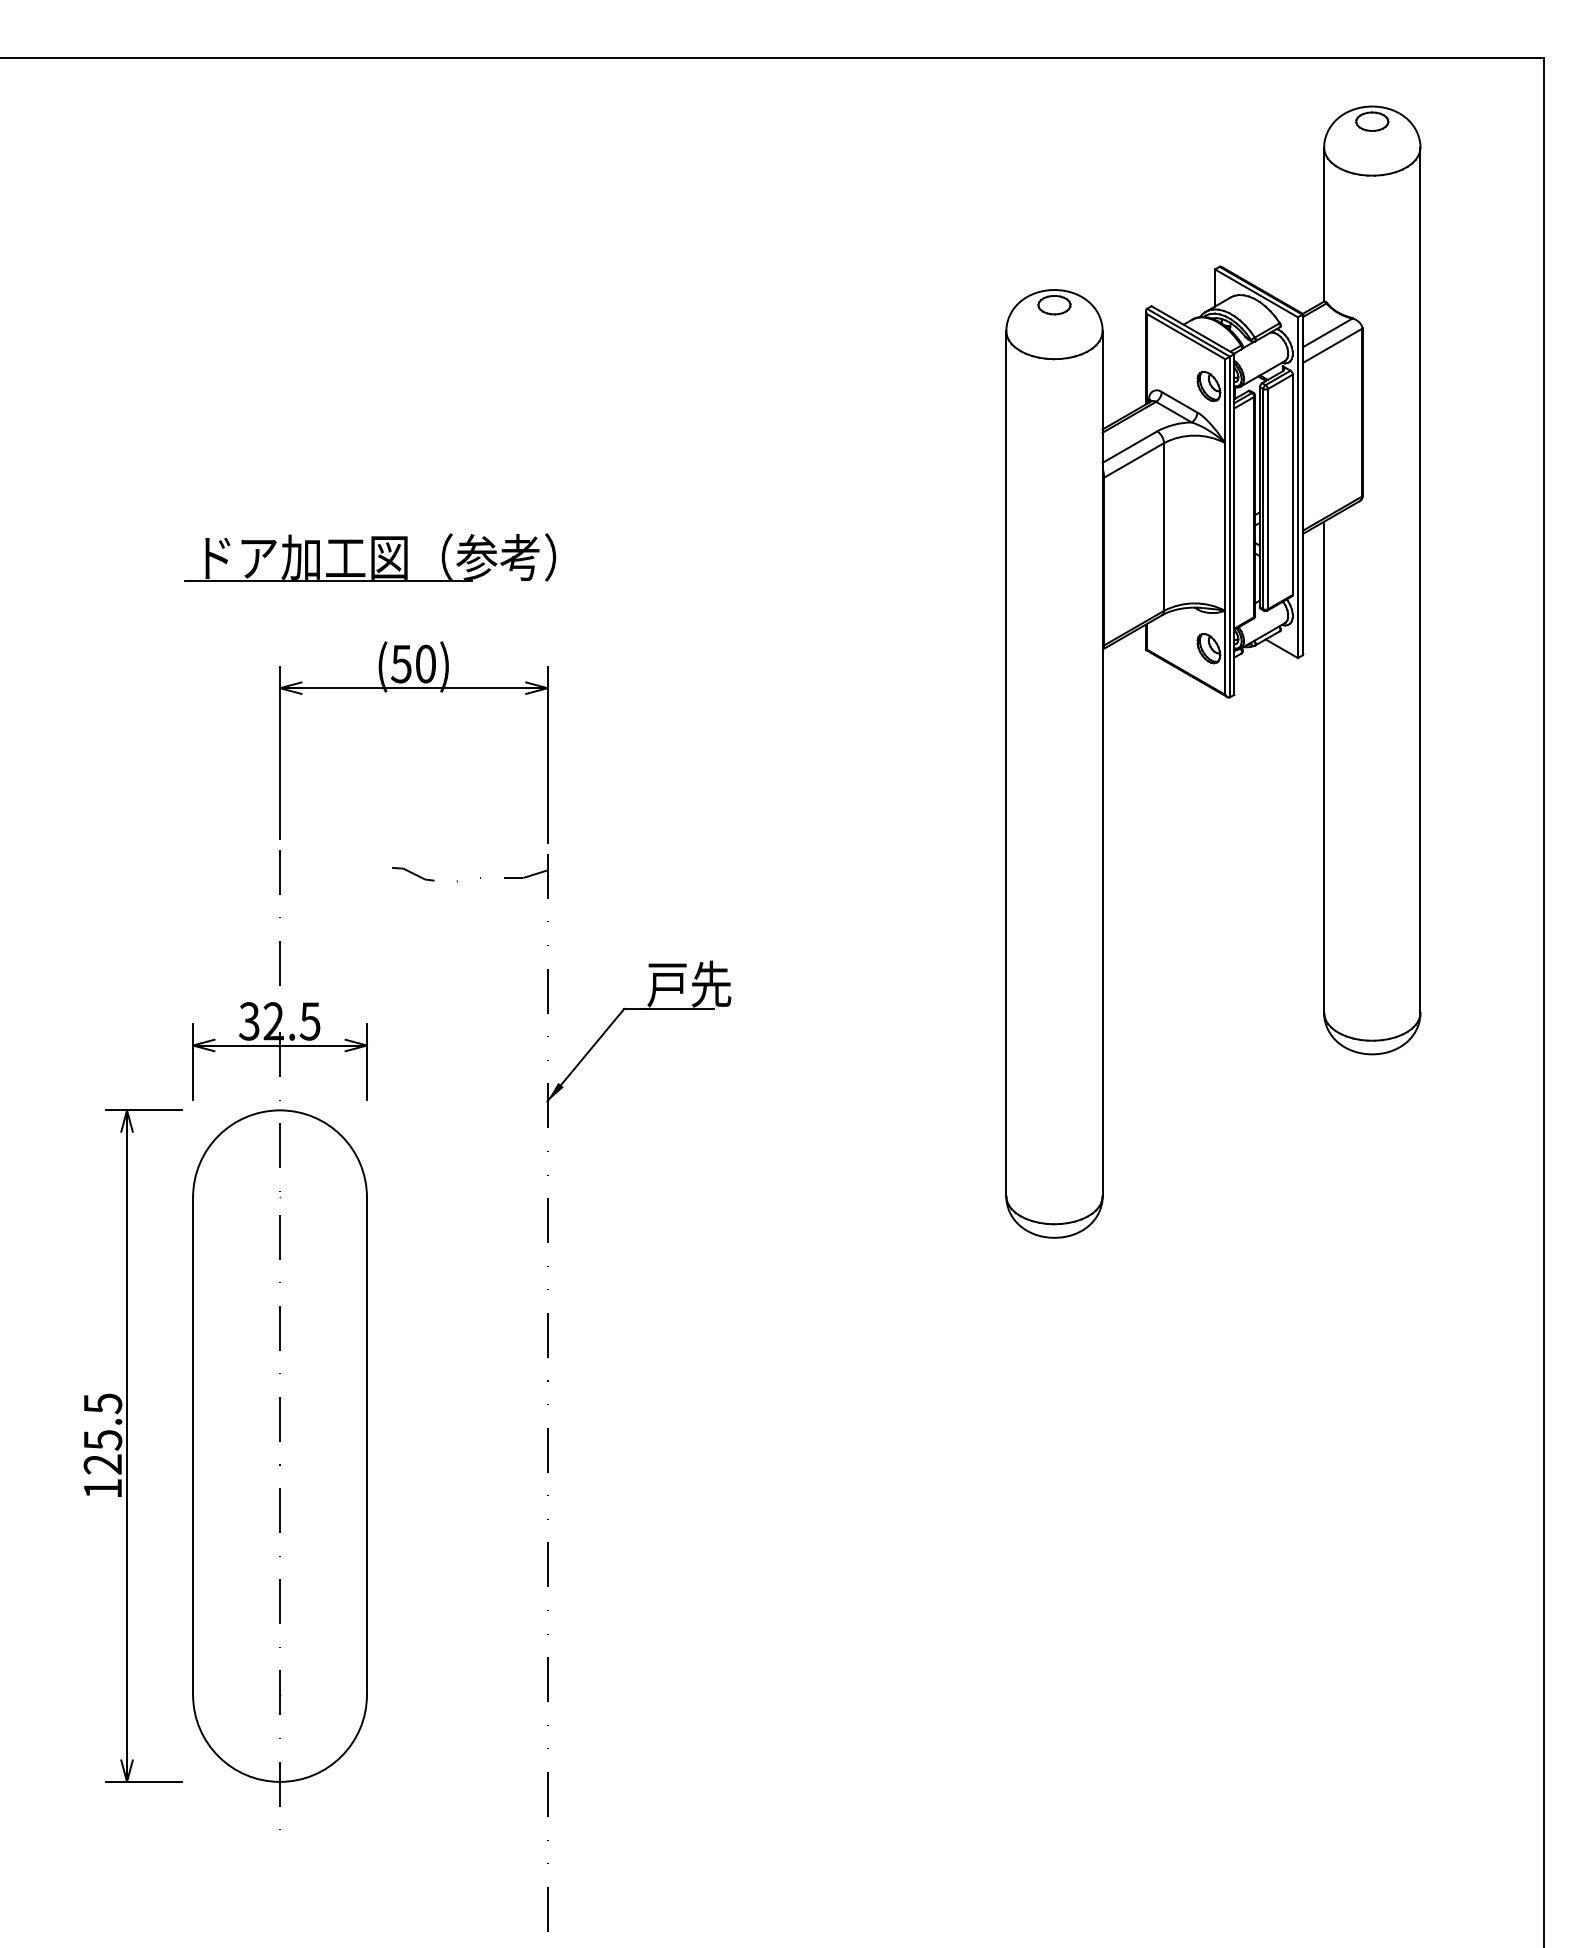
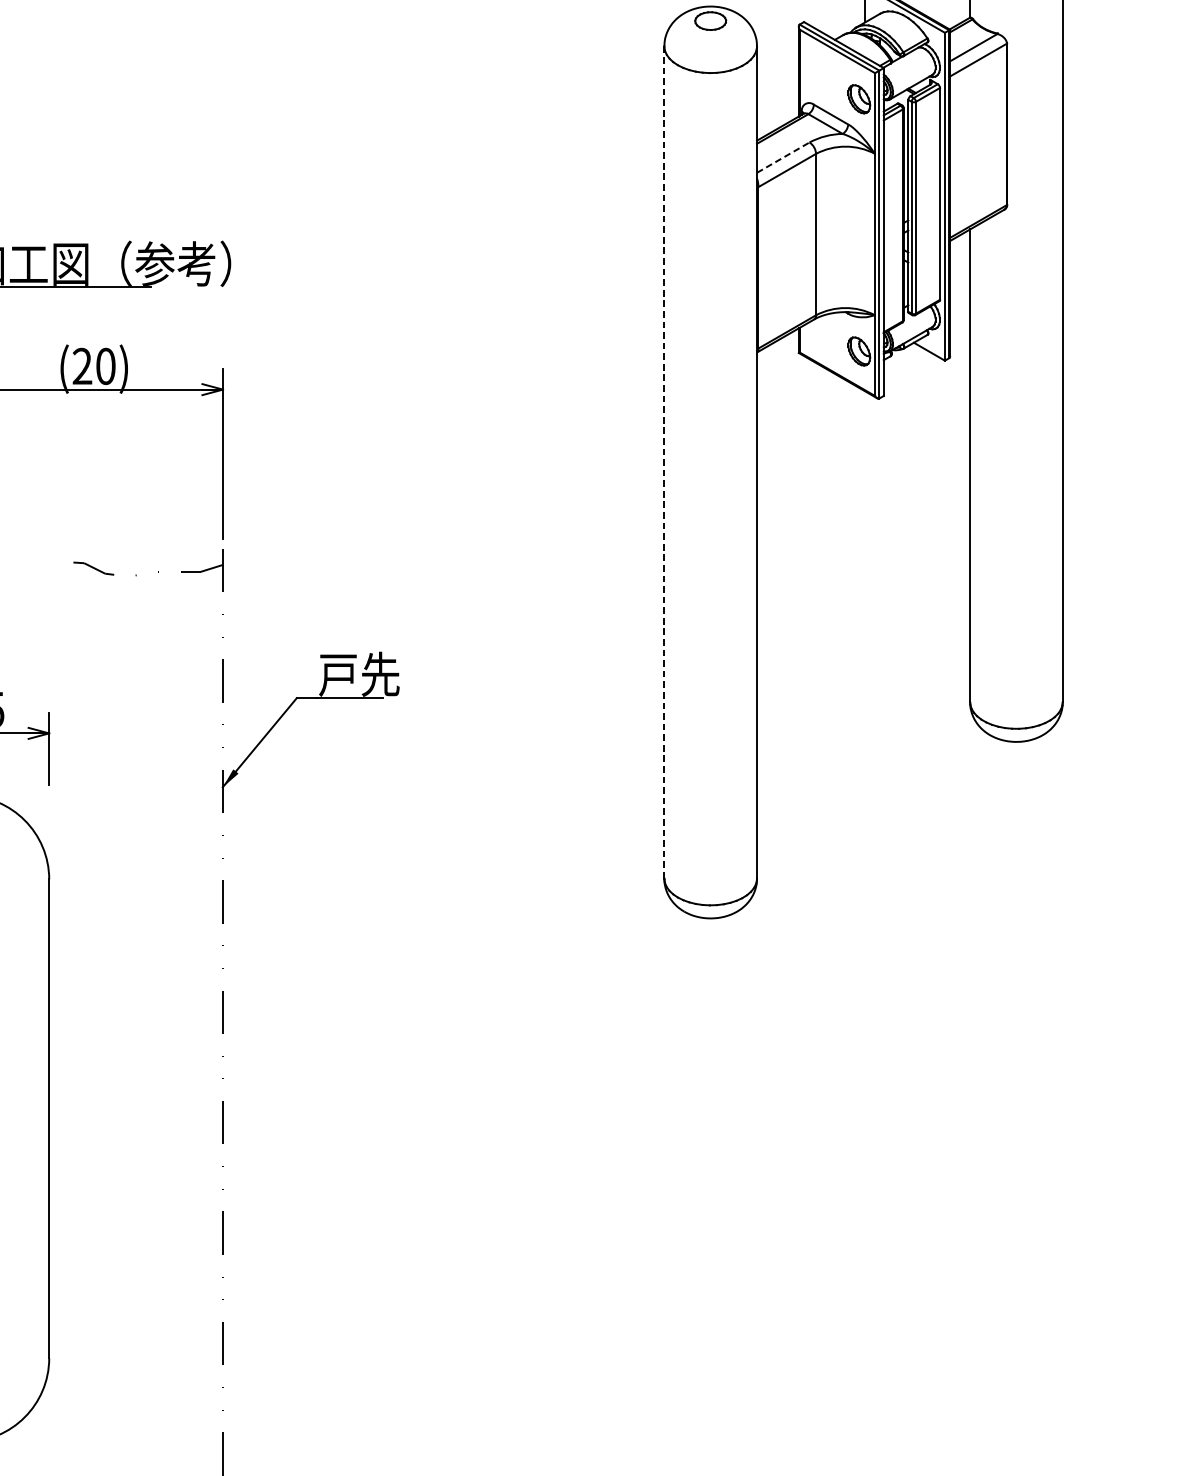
line: (1129, 447) -> (782, 158), solid -> dashed
text: (400, 663) -> (81, 365), (50) -> (20)
line: (1006, 763) -> (664, 462), solid -> dashed

